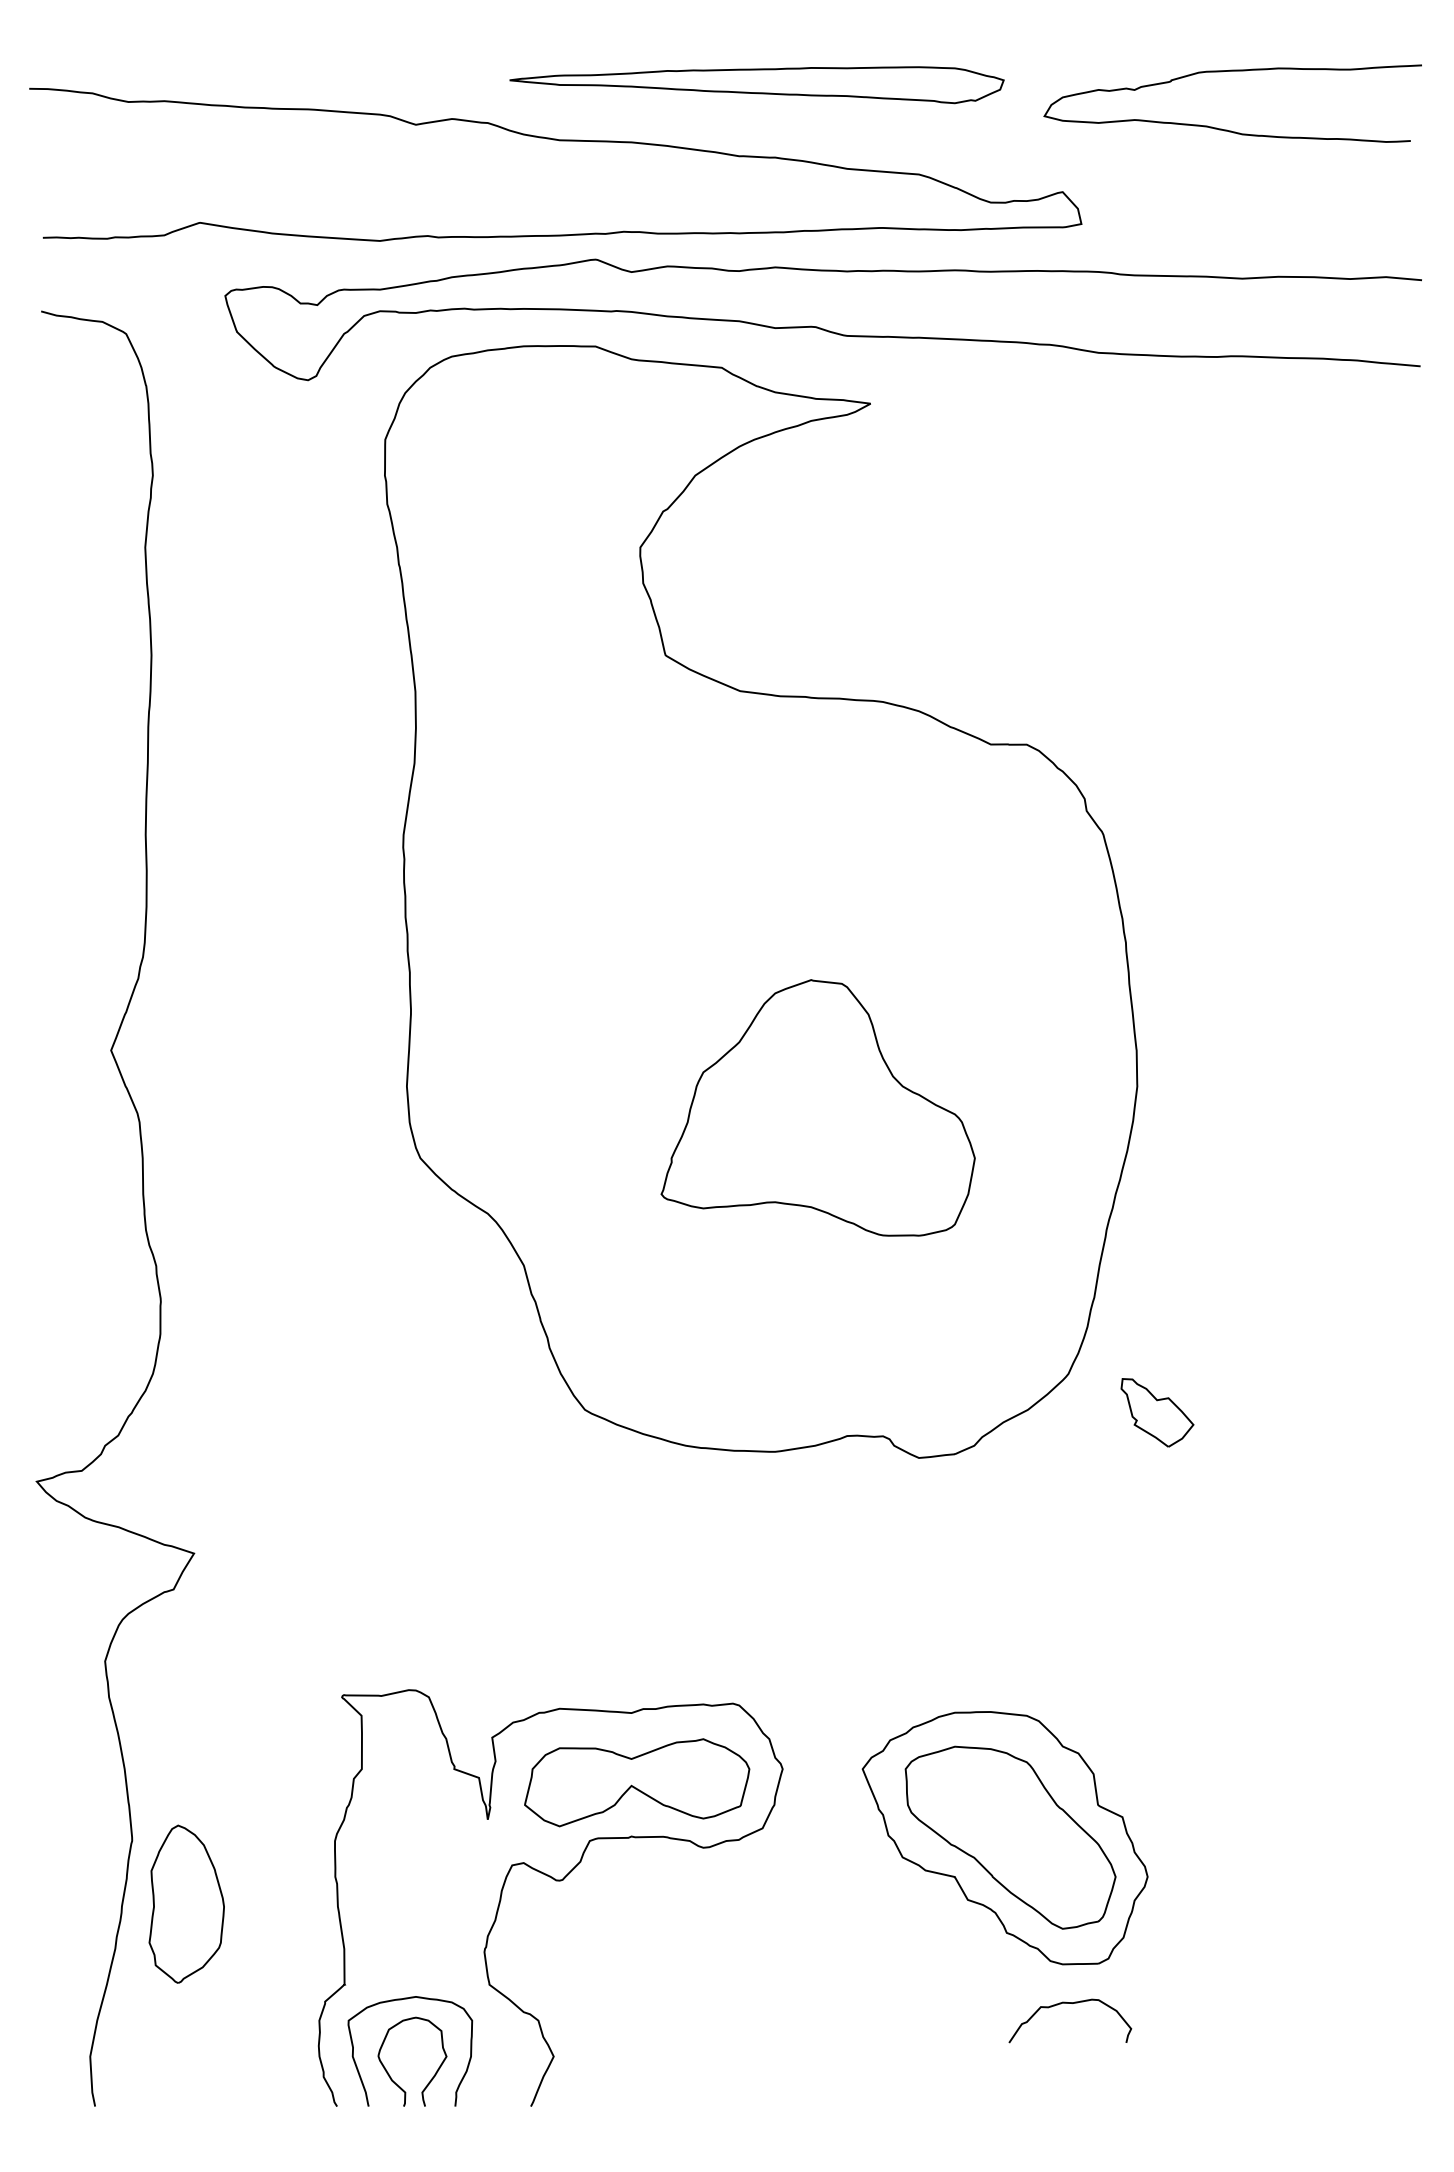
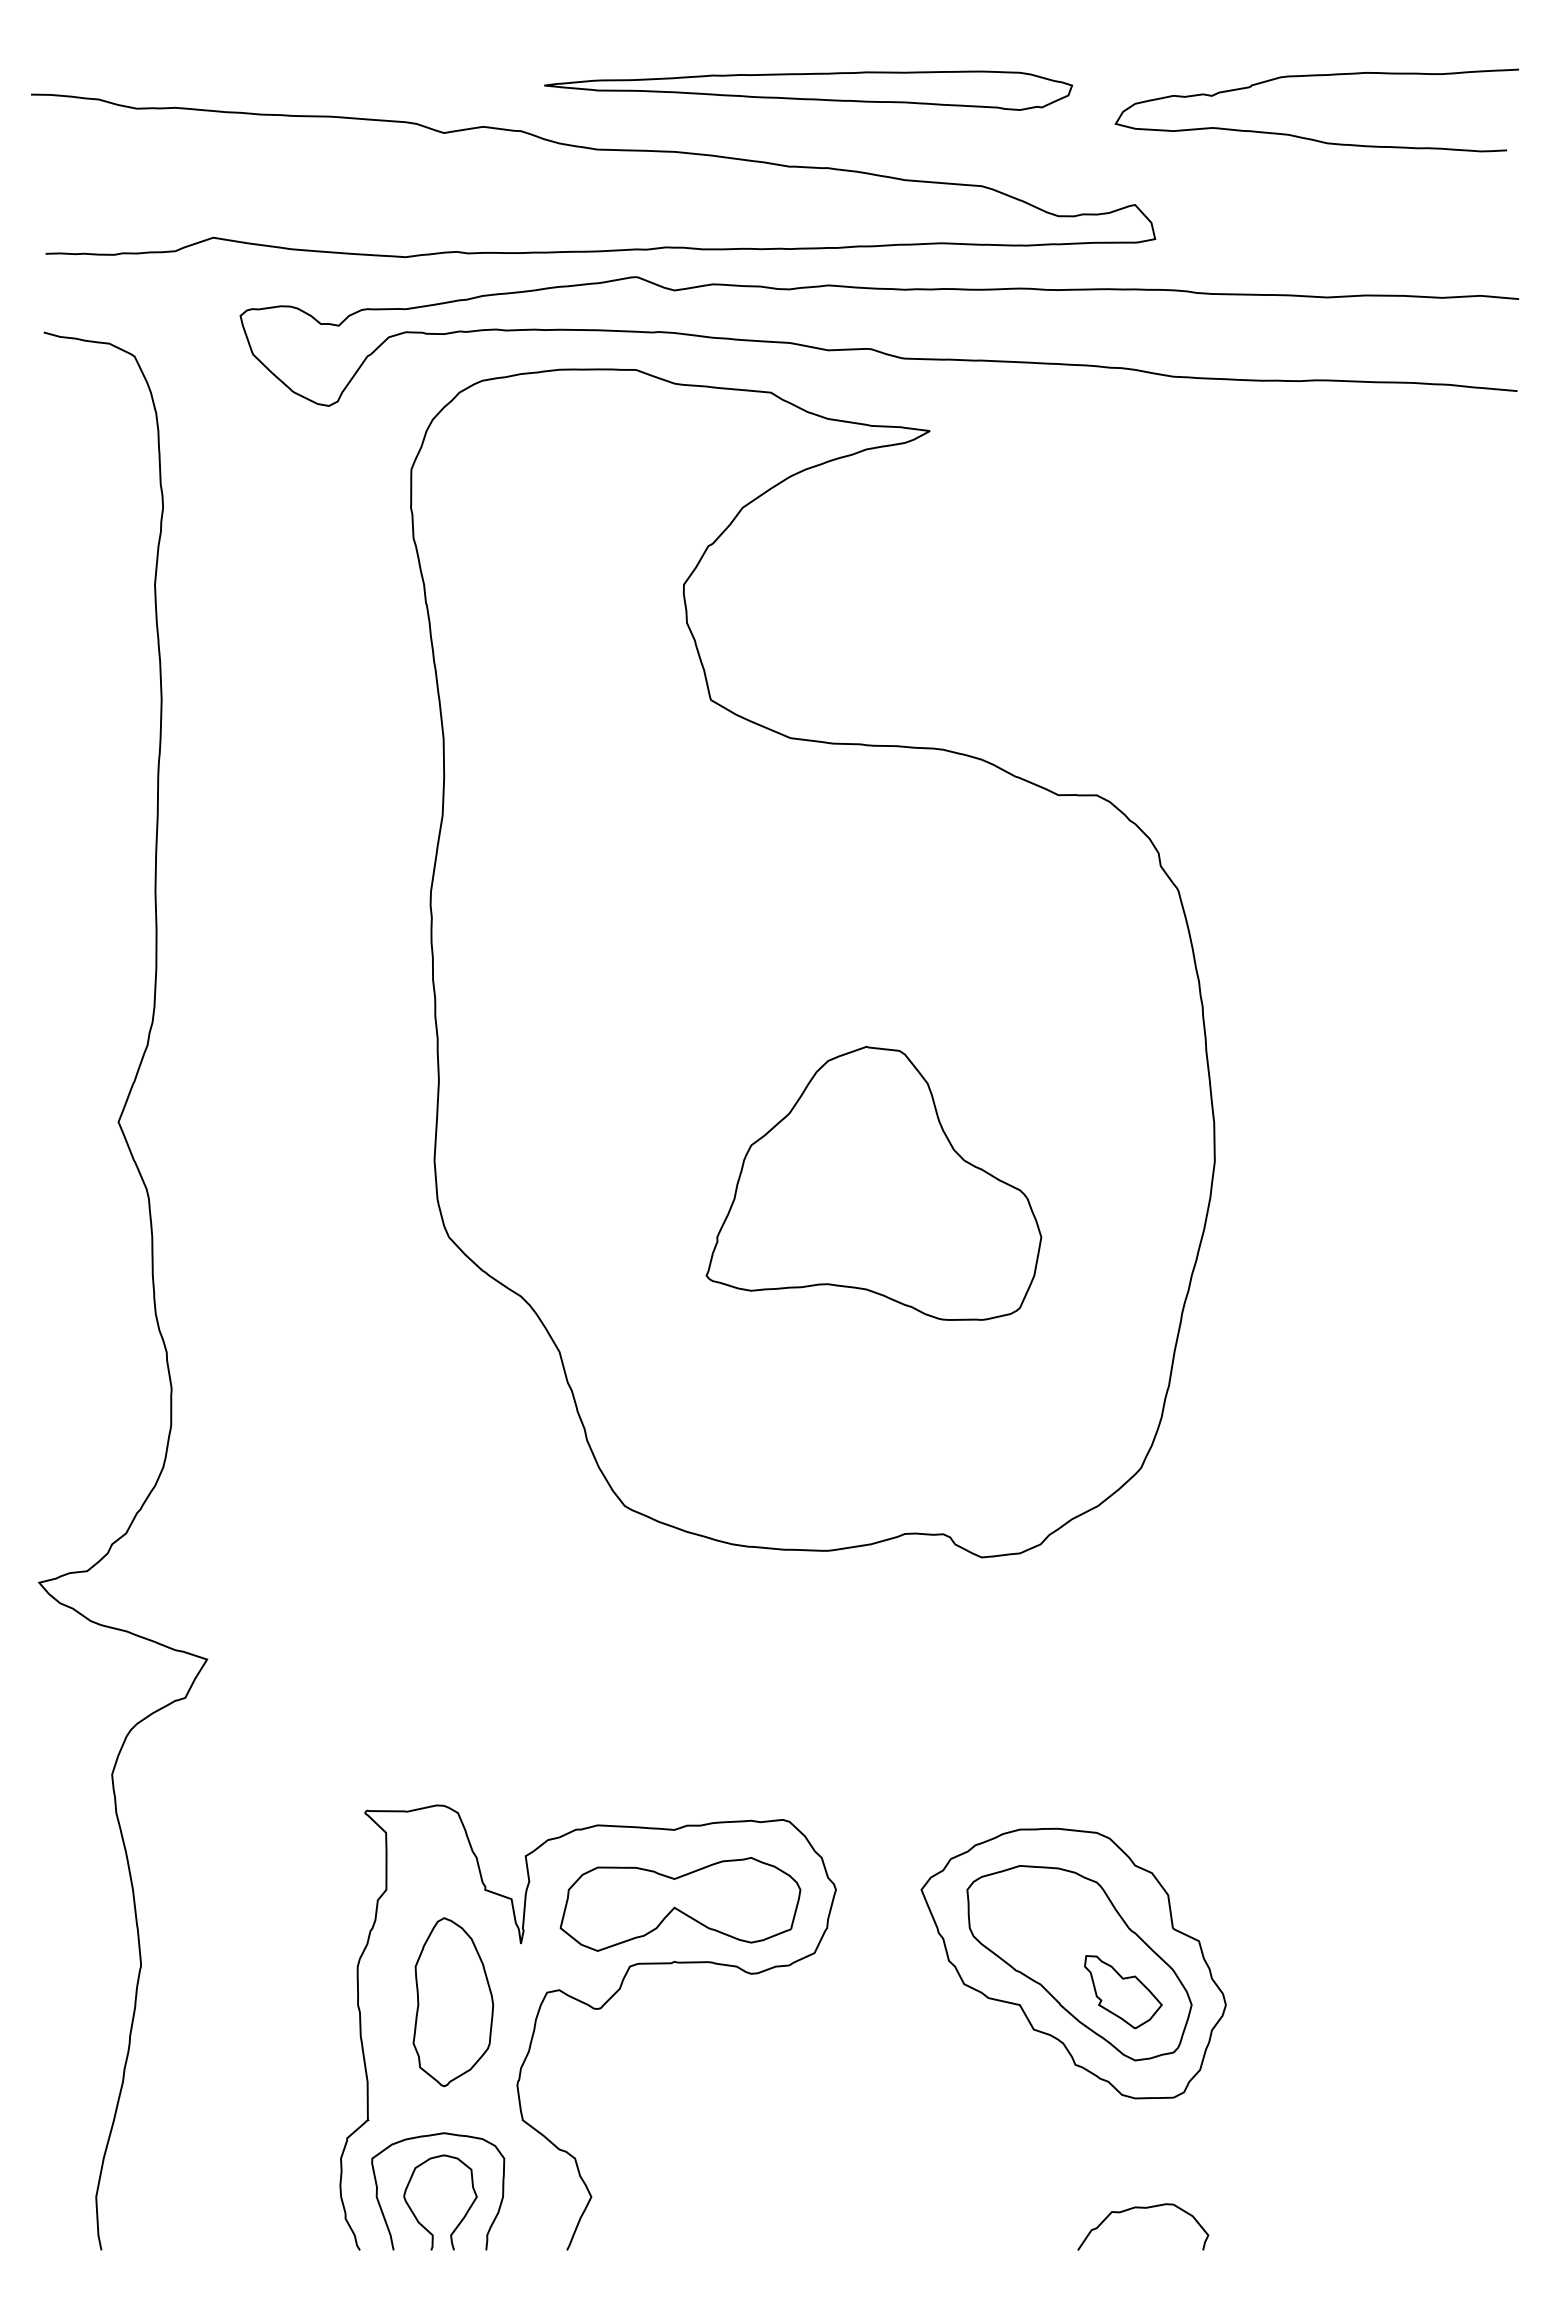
part: (1157, 1413) -> (1123, 1992), moved
part: (186, 1904) -> (453, 2002), moved
curve: (1070, 2003) -> (1143, 2208), moved

